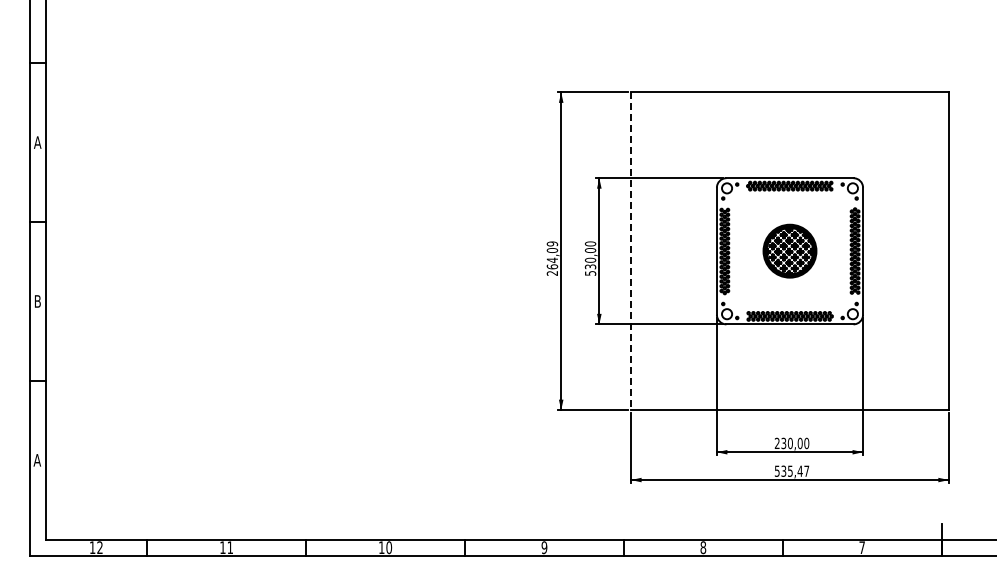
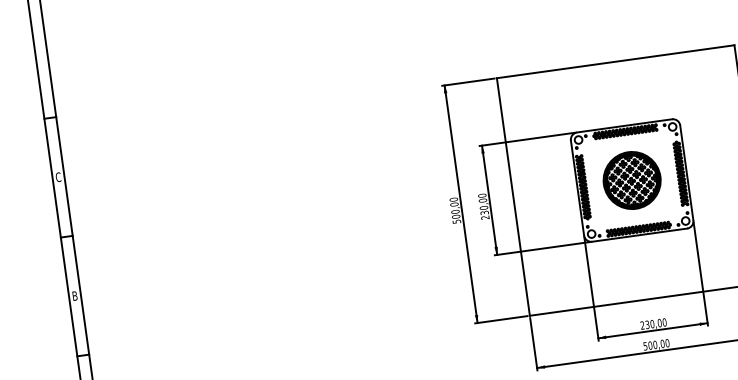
text: (37, 142) -> (58, 177), A -> C
part: (789, 250) -> (631, 179), size x1.43
line: (631, 251) -> (513, 197), dashed -> solid
text: (552, 258) -> (455, 210), 264,09 -> 500,00
text: (590, 273) -> (485, 217), 530,00 -> 230,00
text: (795, 470) -> (659, 343), 535,47 -> 500,00

